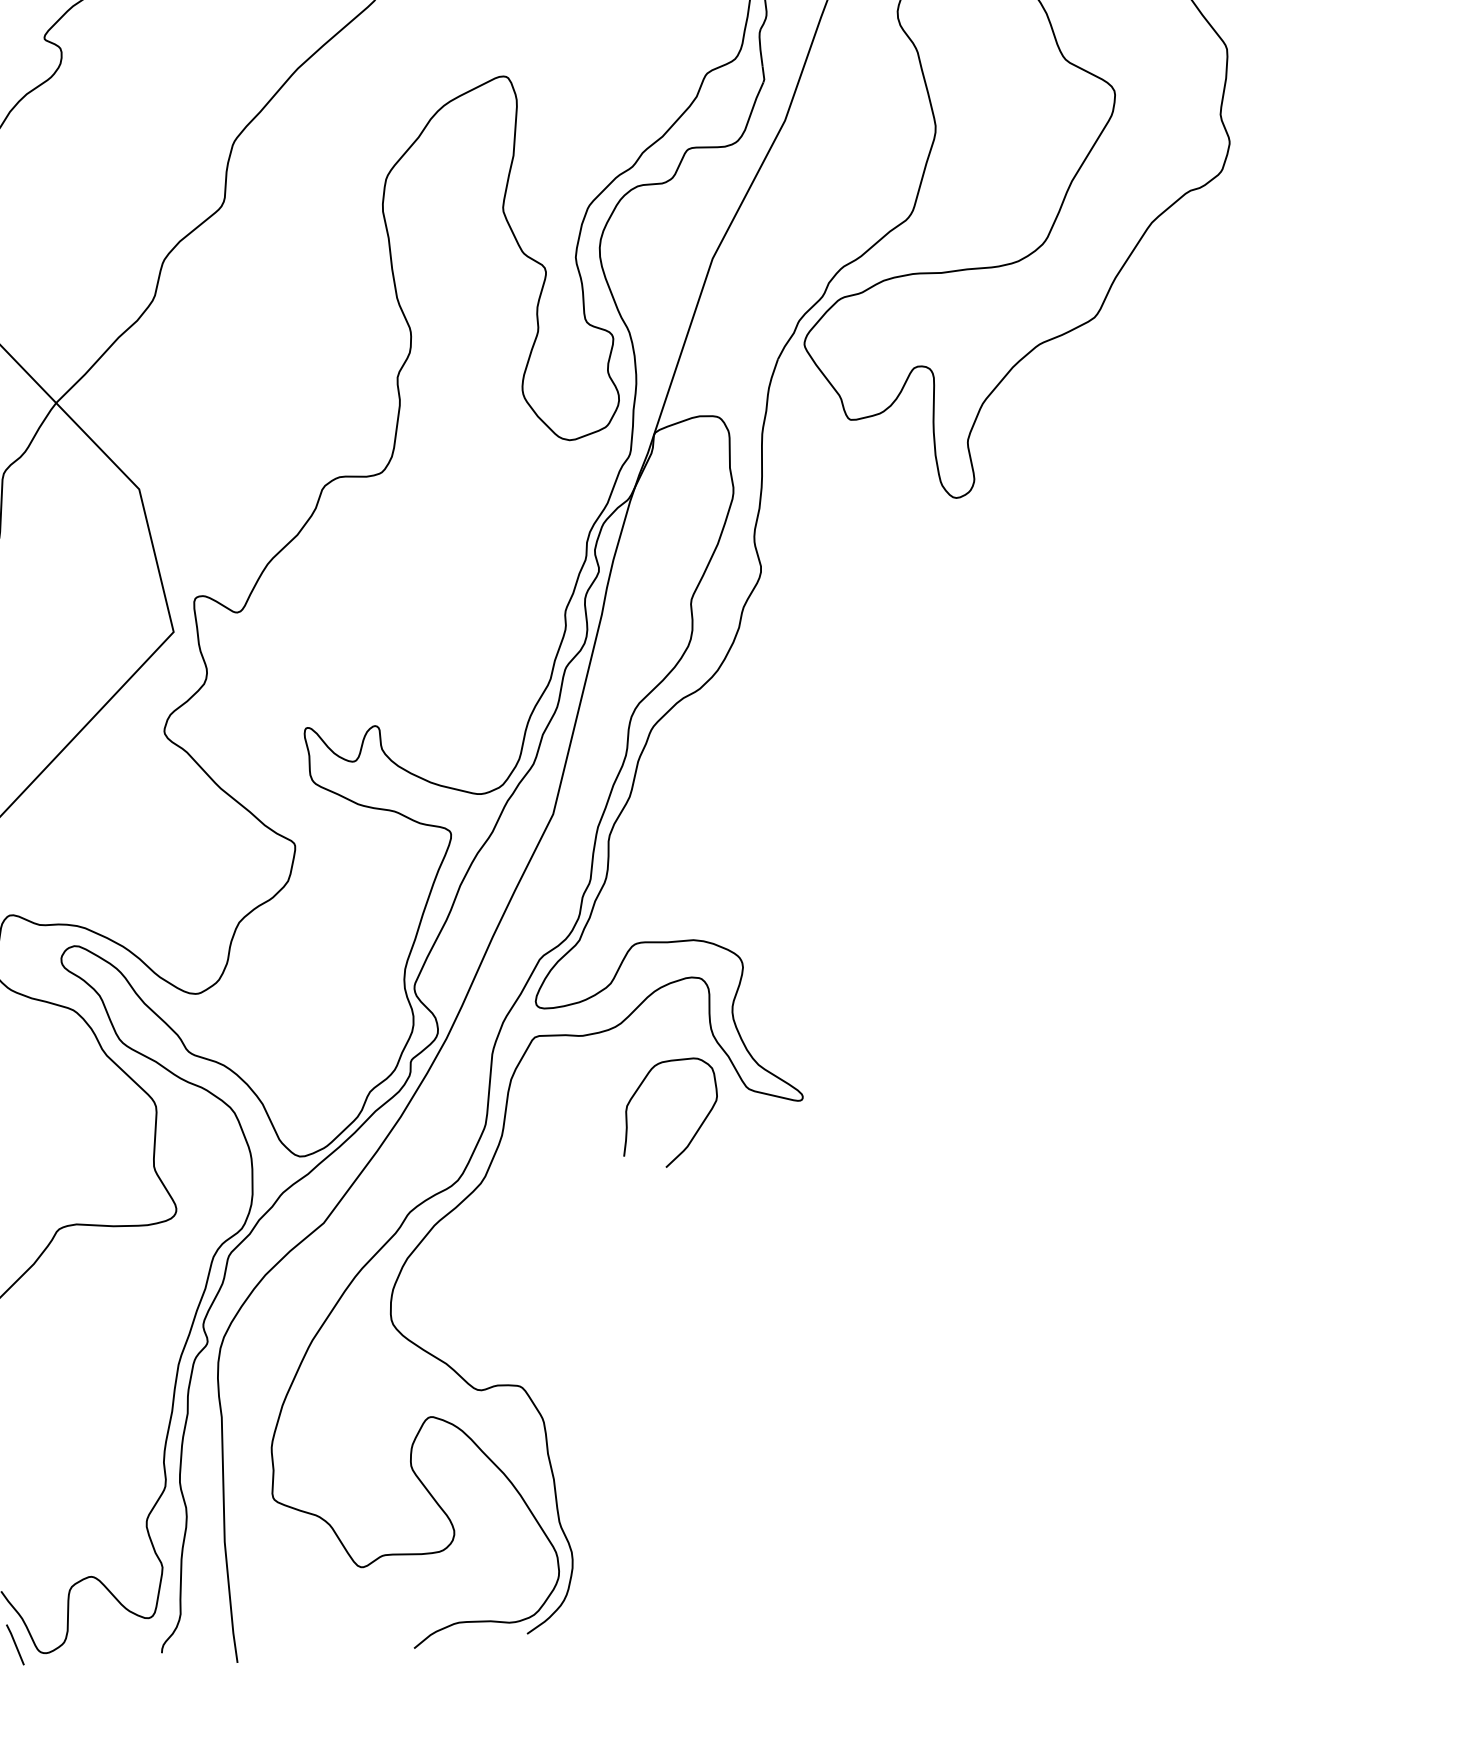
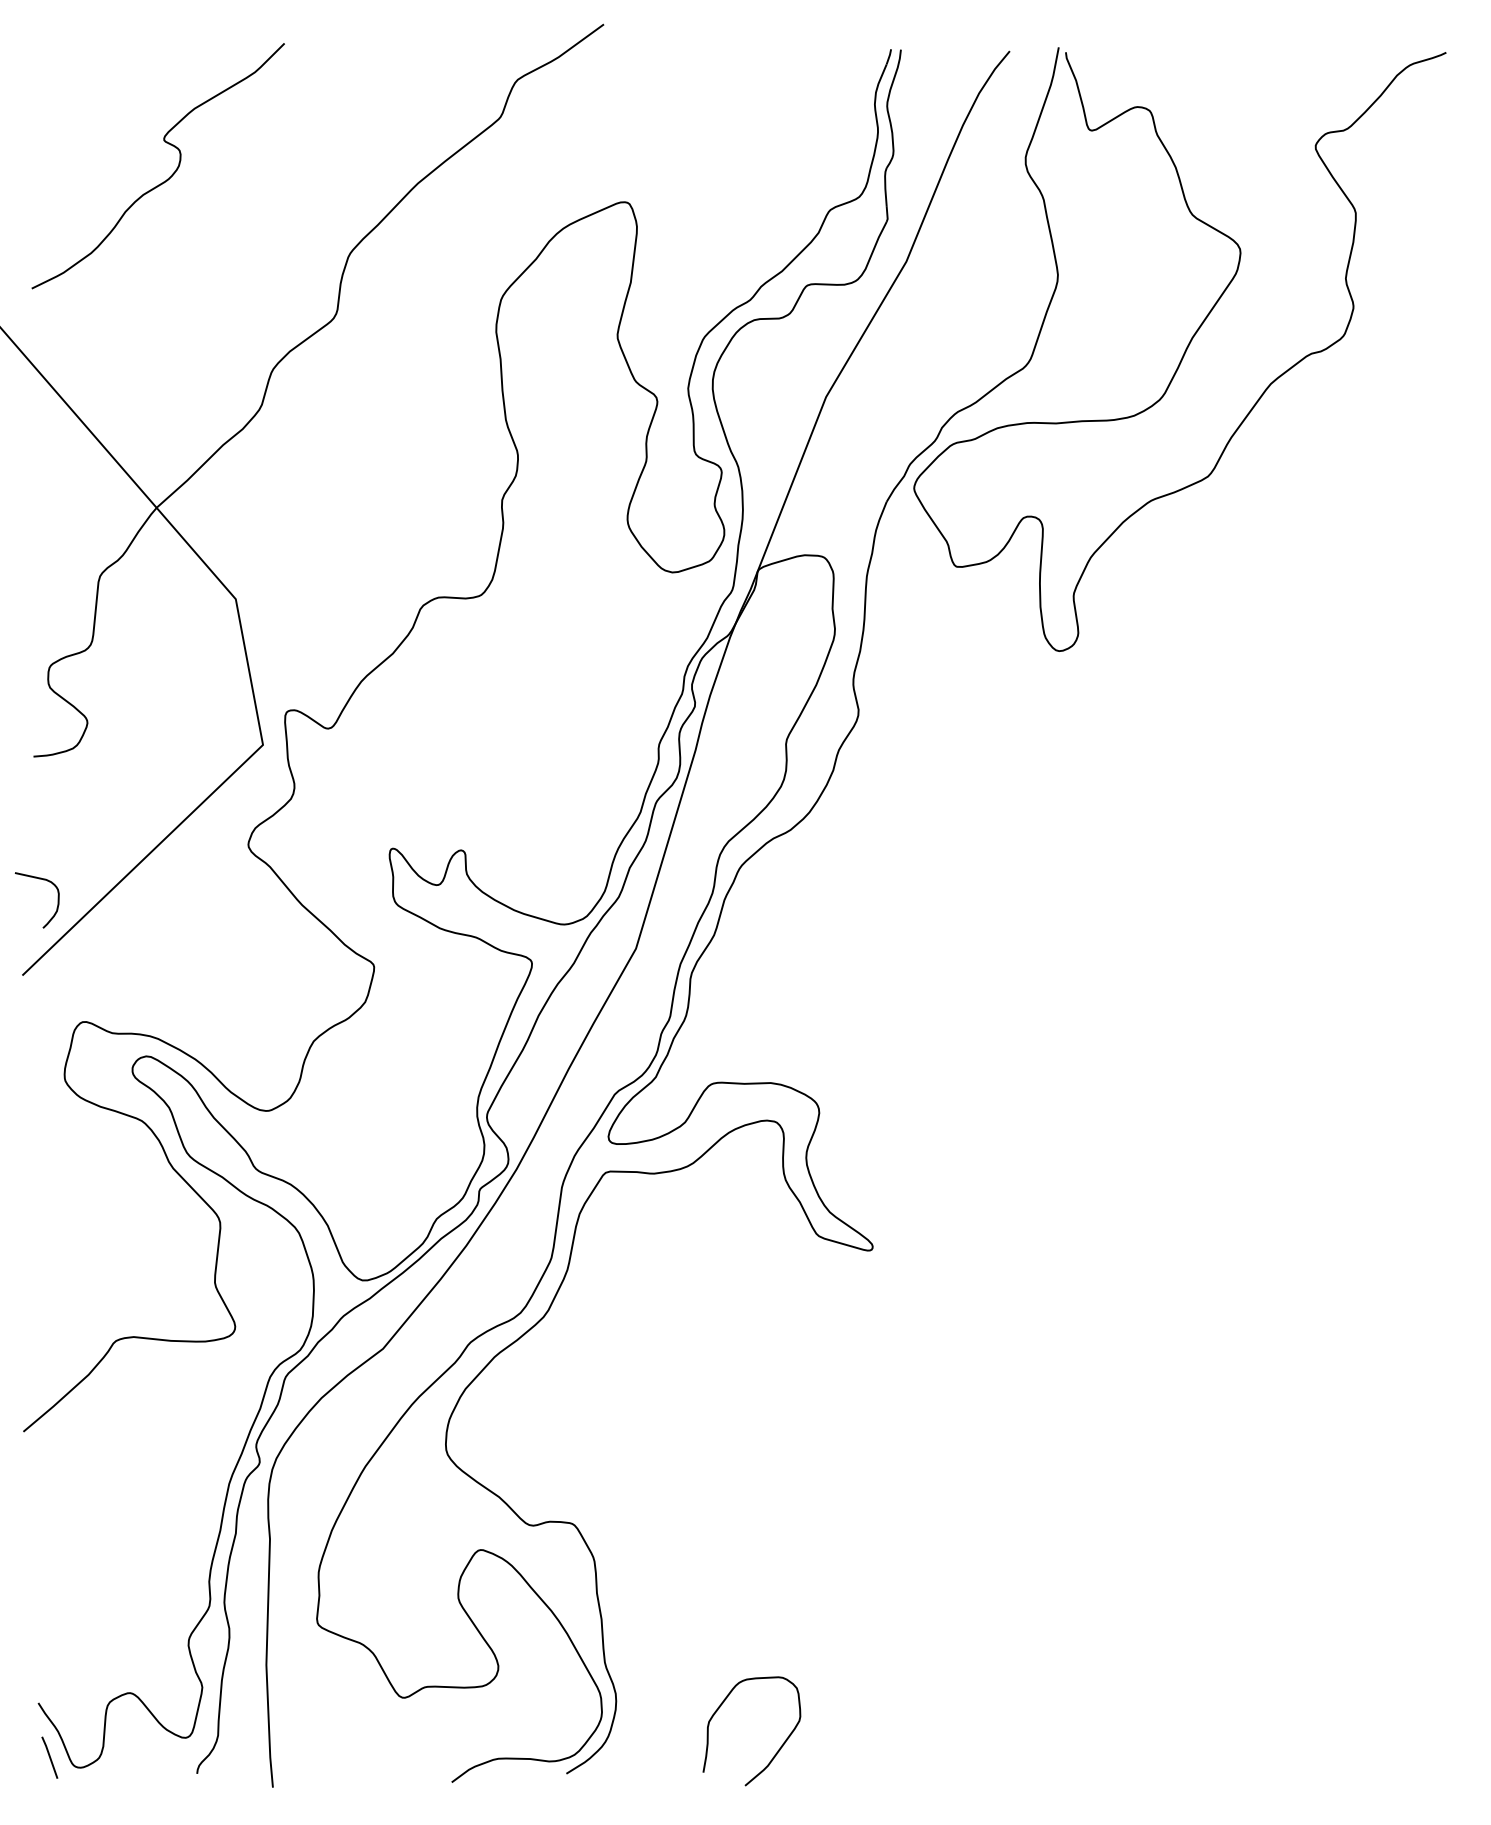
curve: (696, 1130) -> (777, 1750), moved

